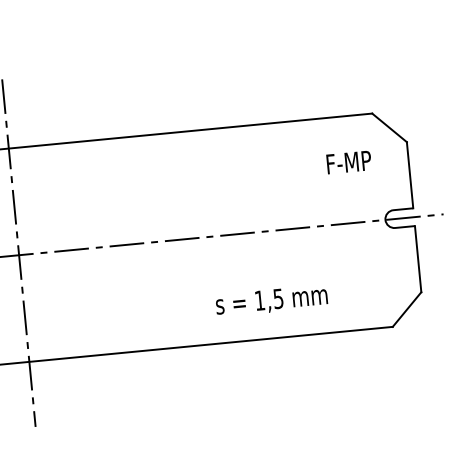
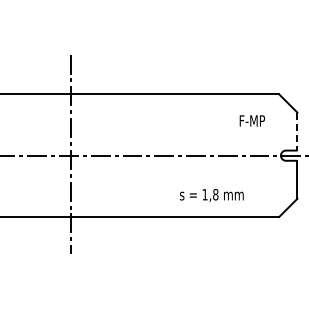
text: (349, 161) -> (252, 120), moved
line: (410, 176) -> (297, 132), solid -> dashed
text: (278, 298) -> (215, 194), 1,5 -> 1,8

